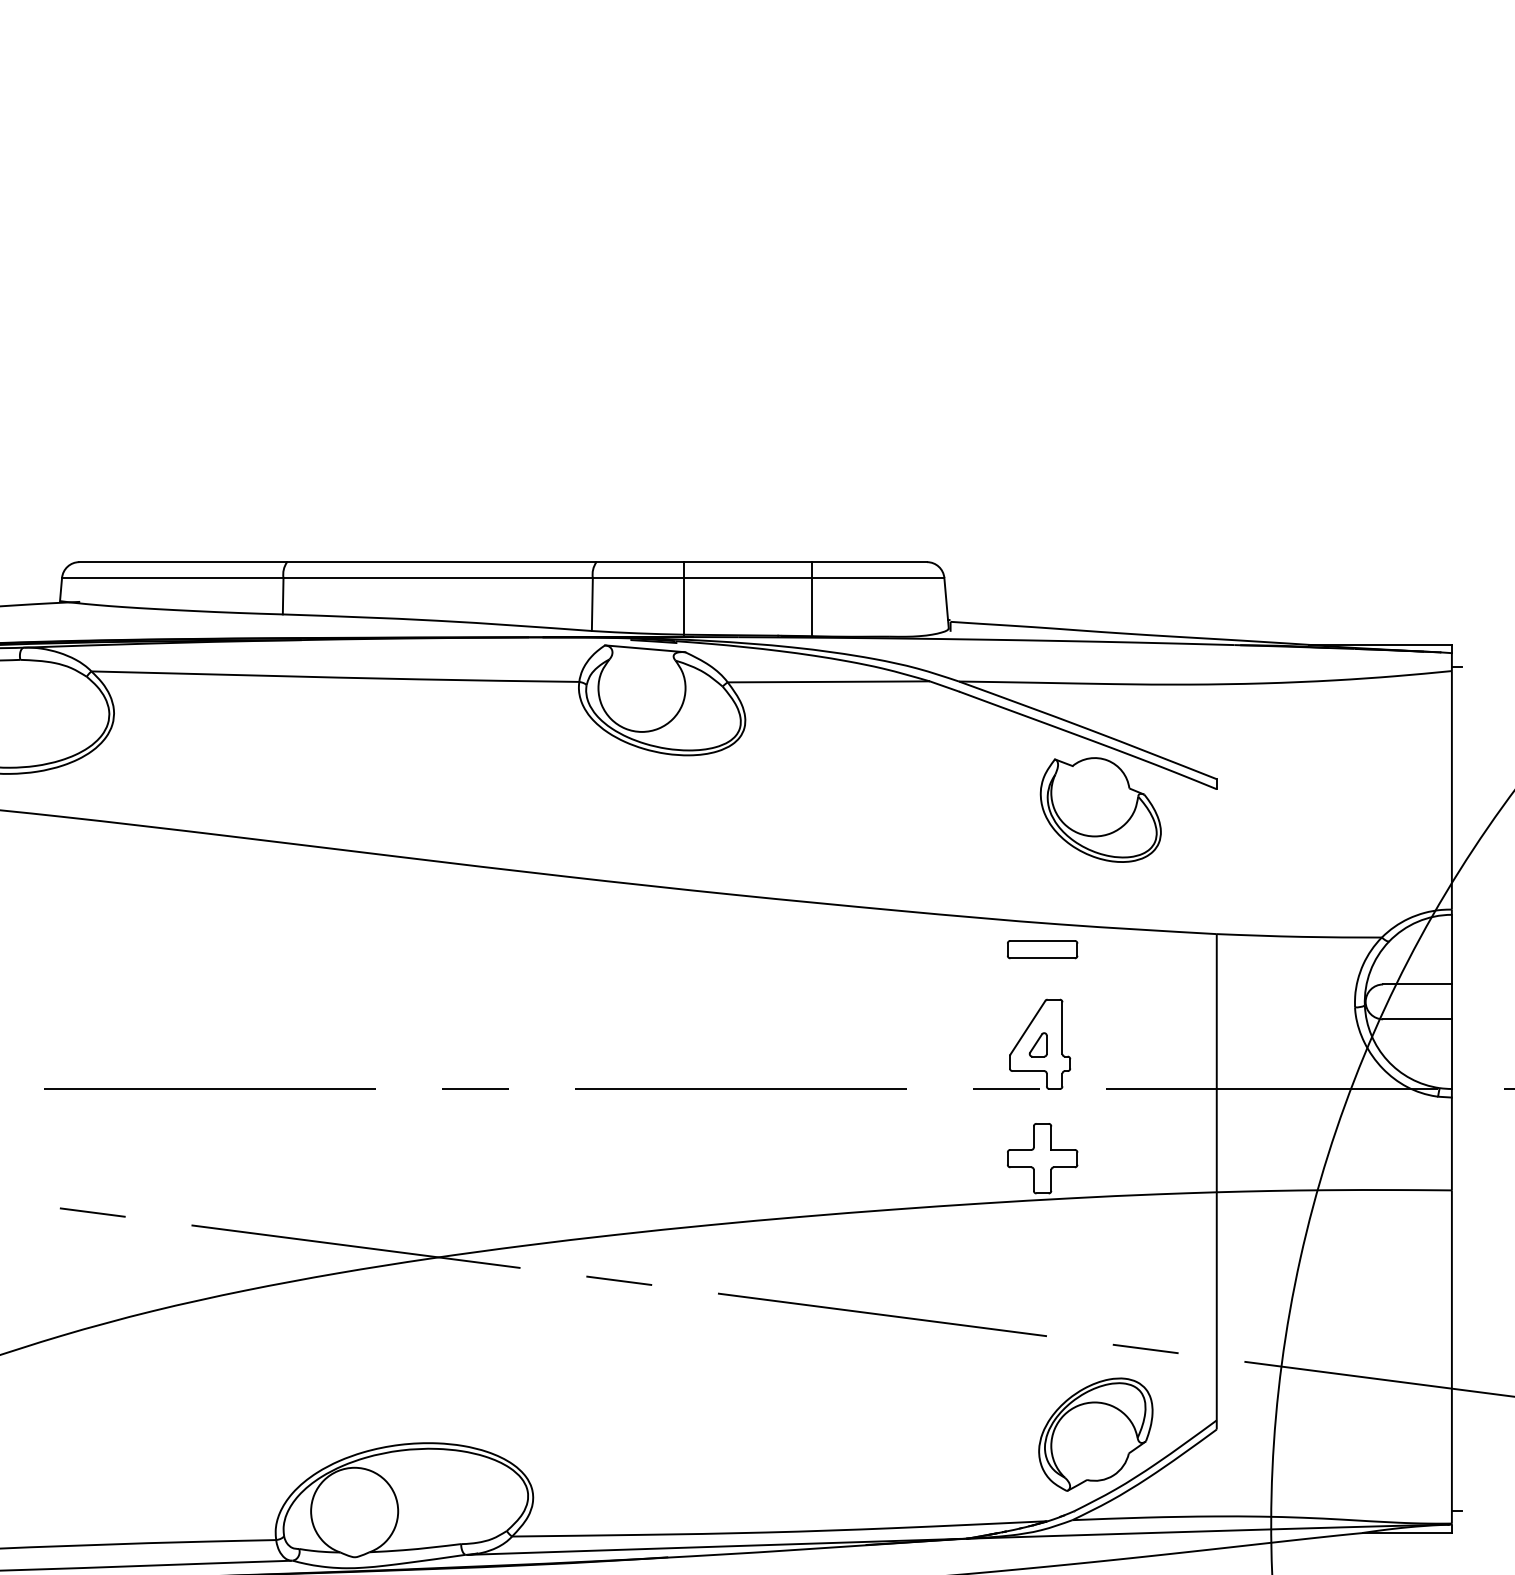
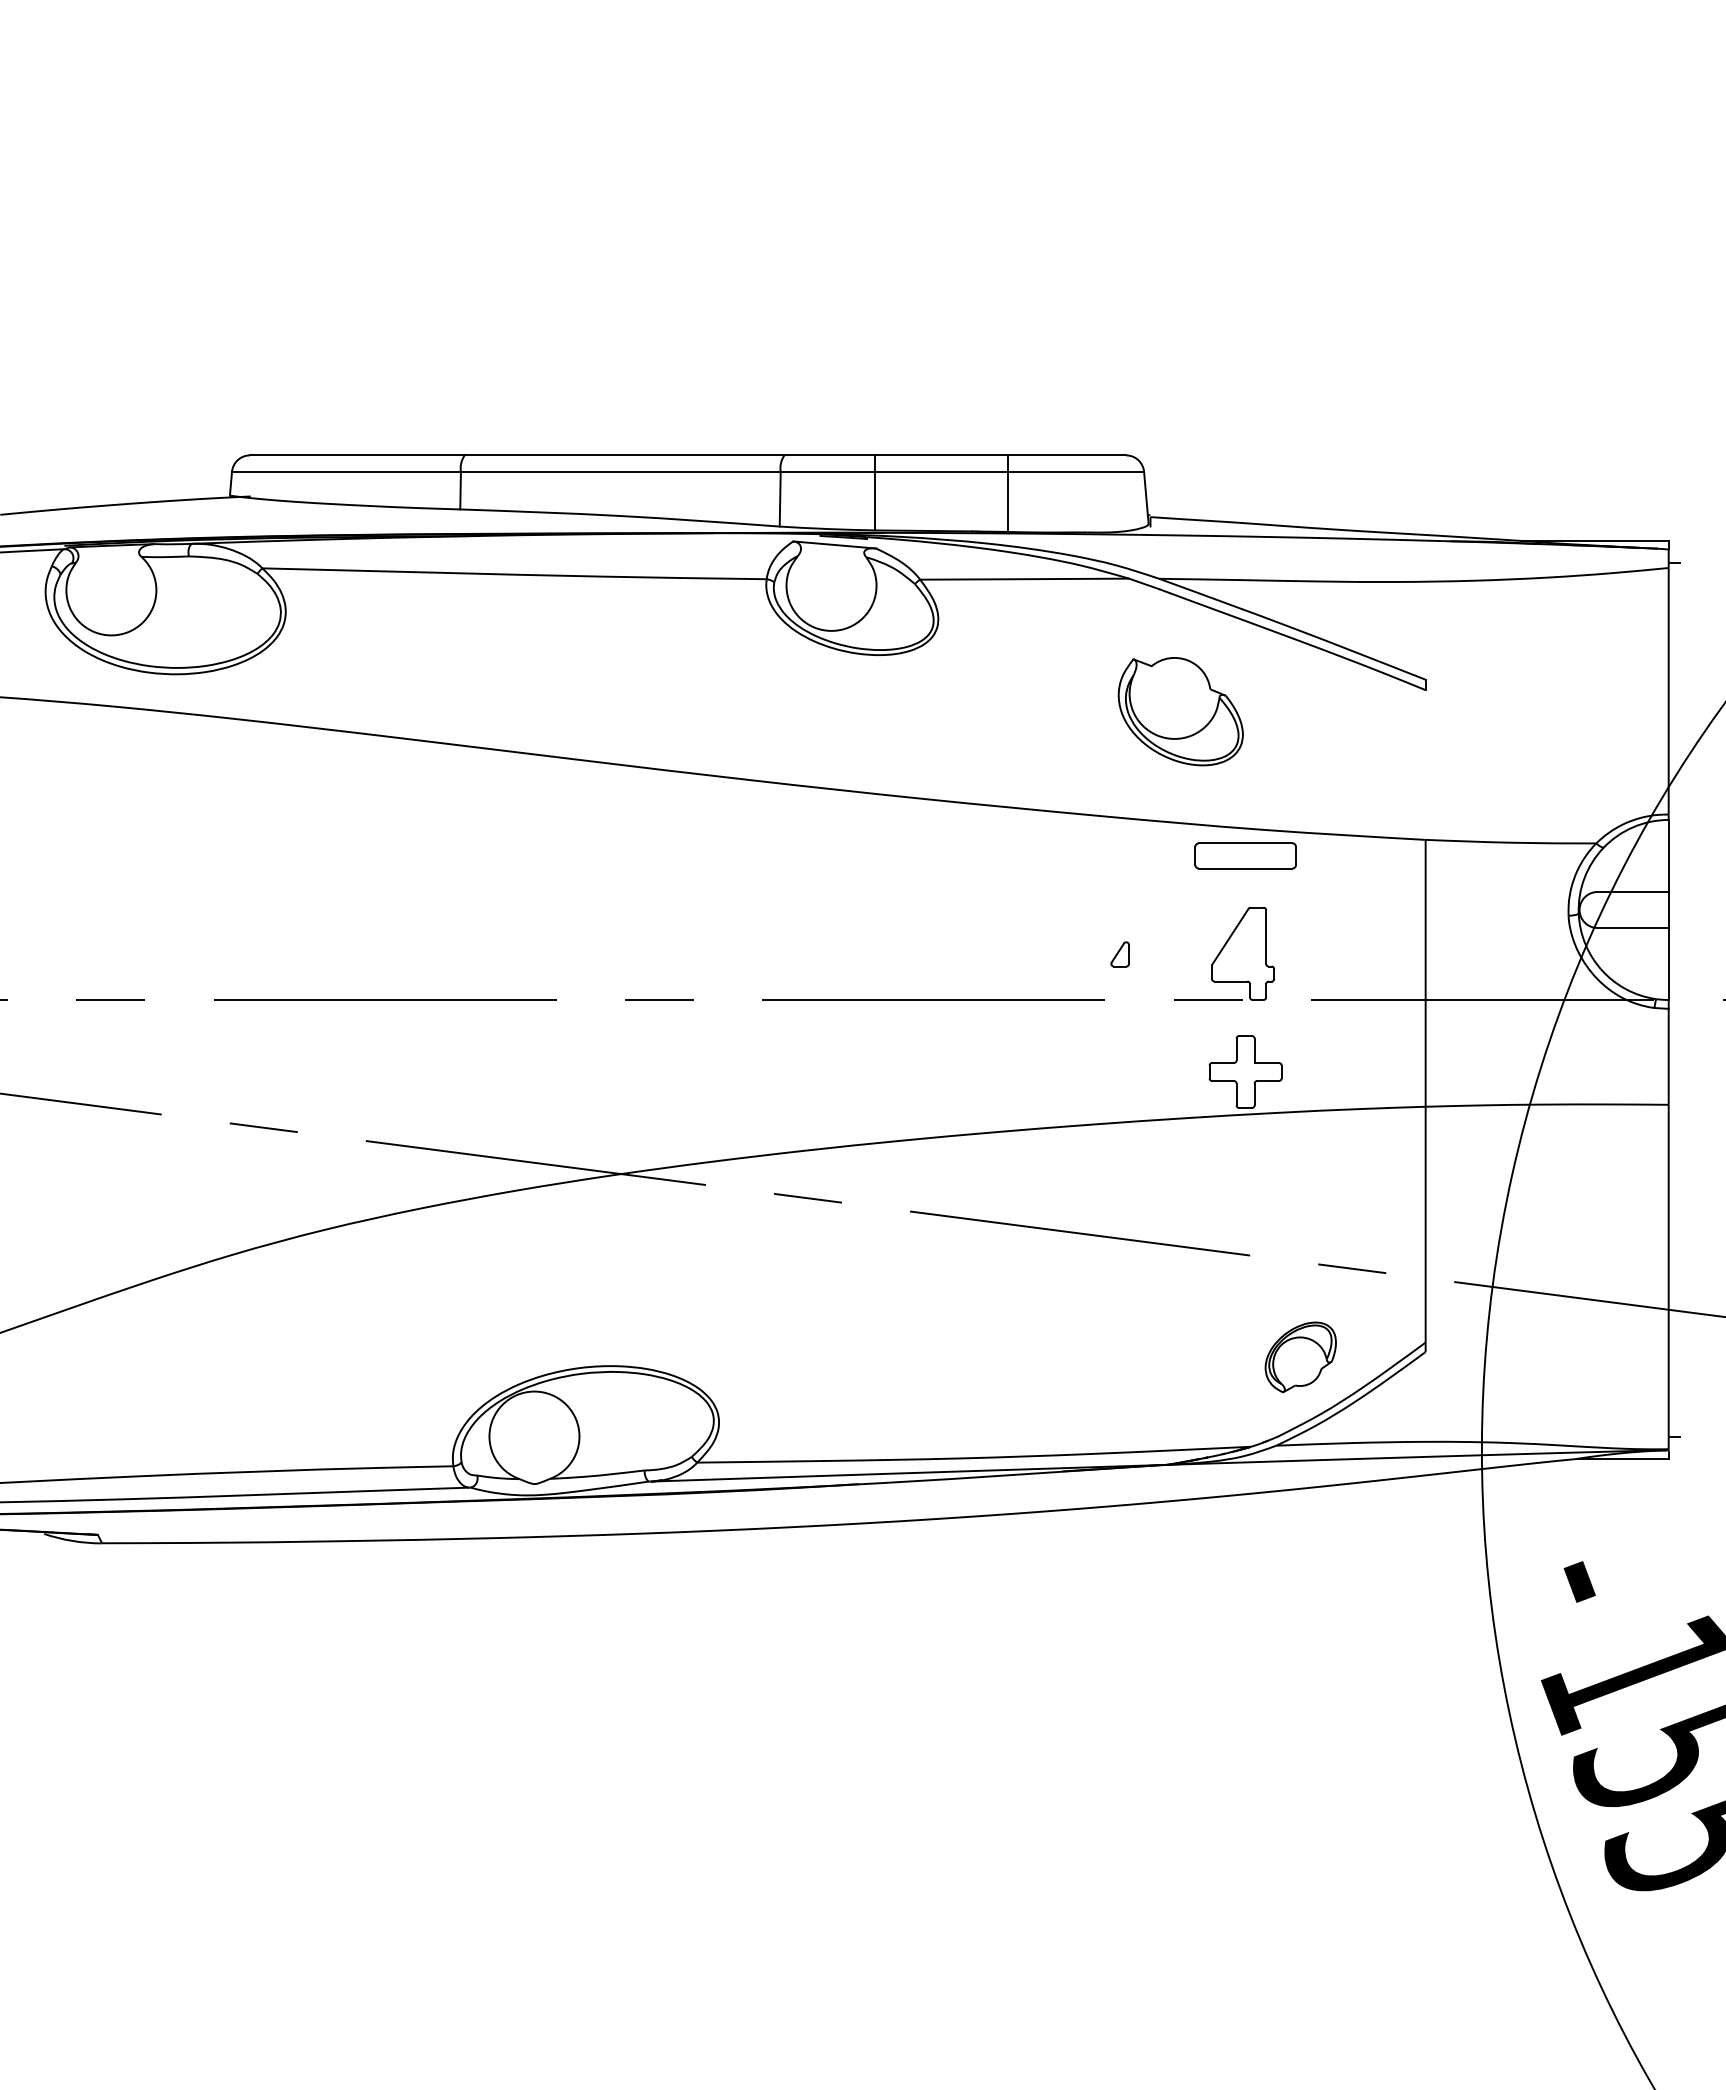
part: (1100, 809) -> (1180, 711), moved
part: (1042, 949) -> (1245, 855), size x1.4
part: (1037, 1044) -> (1119, 954), moved
part: (1095, 1434) -> (1300, 1357), size x0.6

